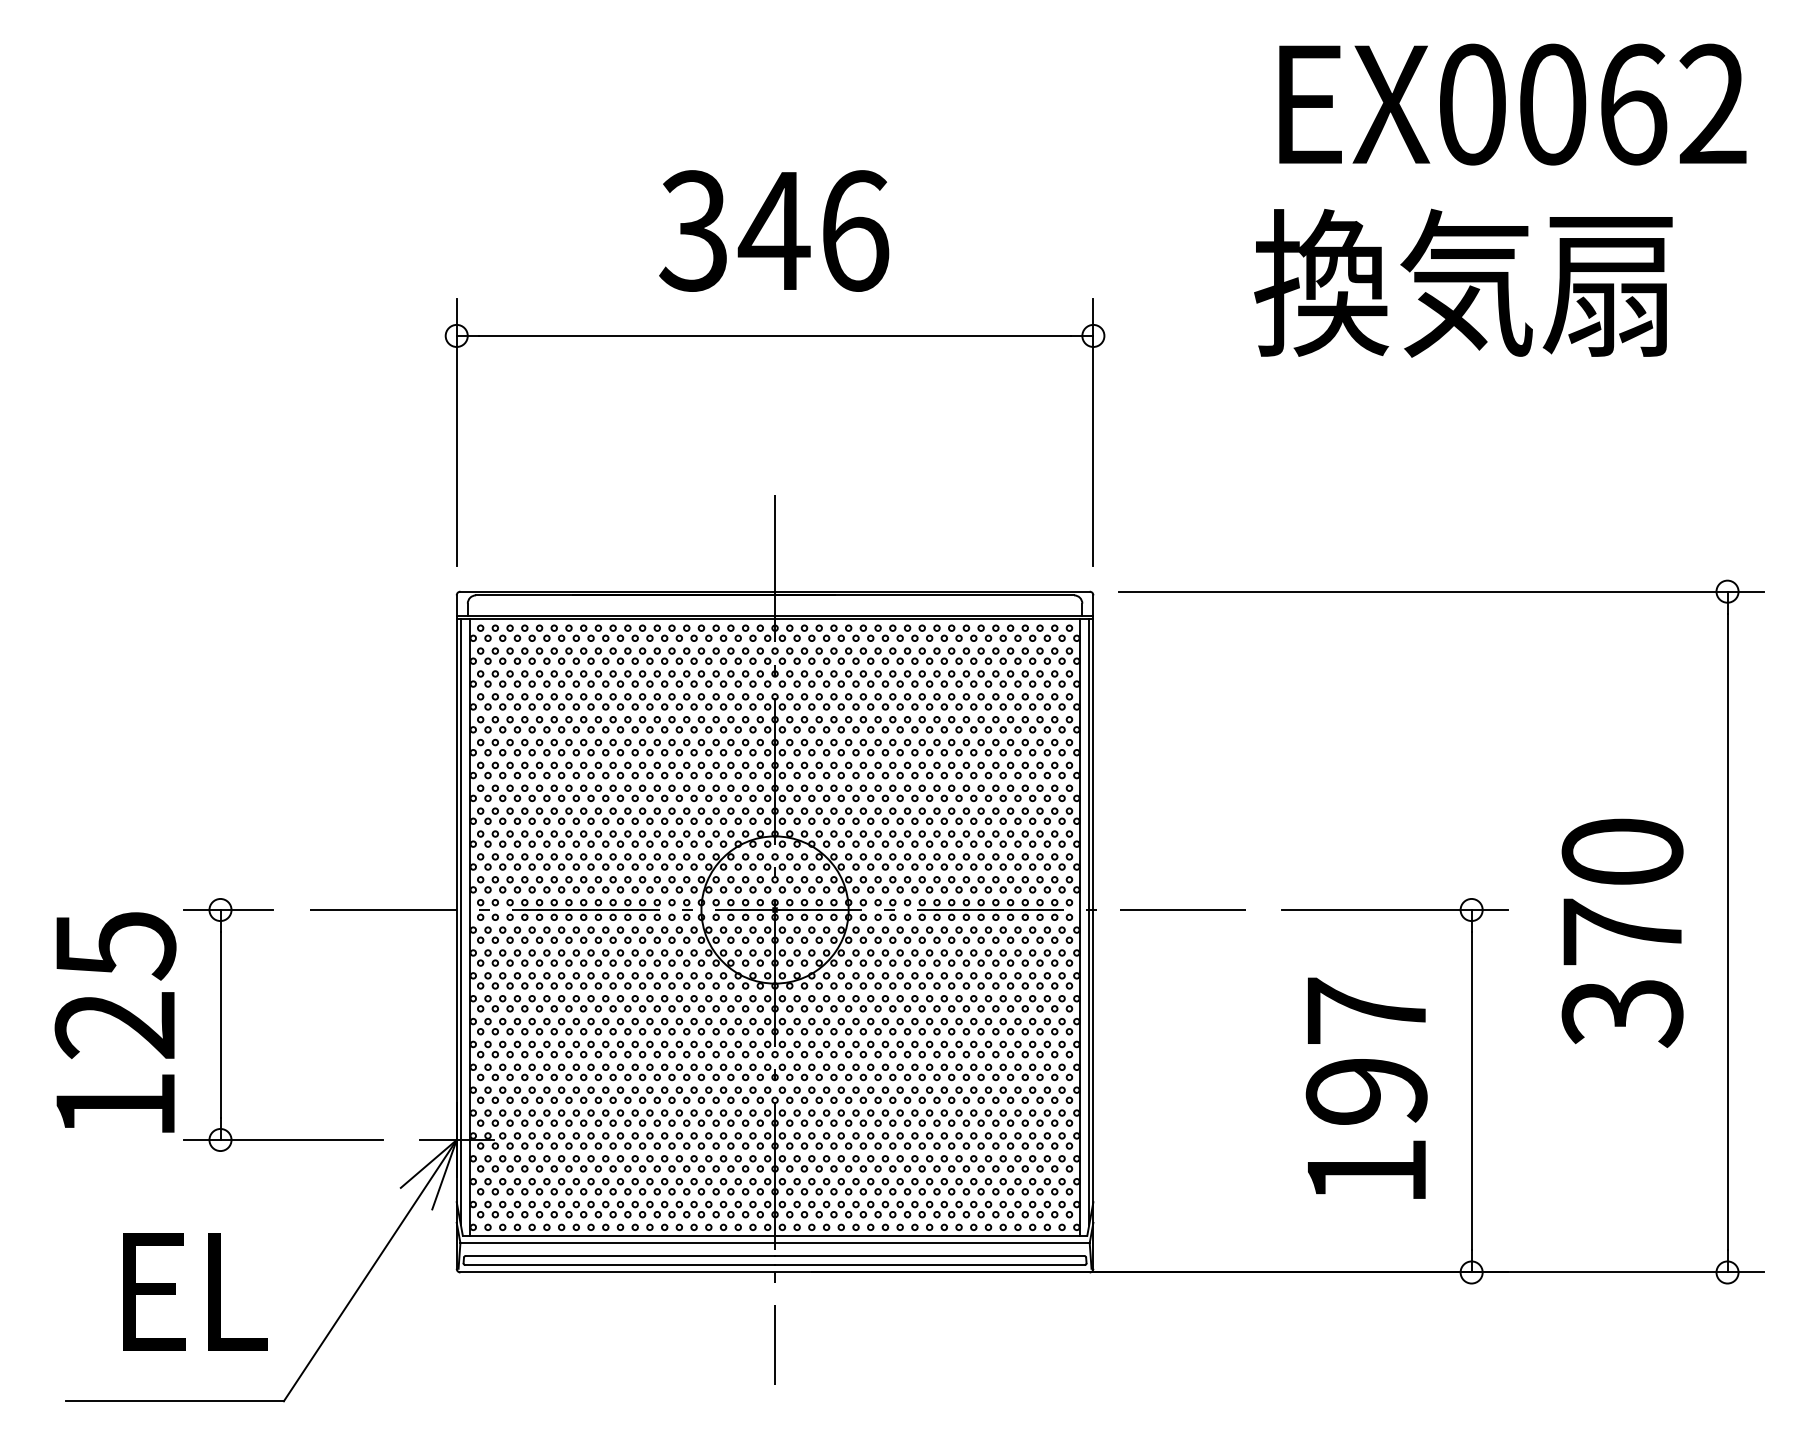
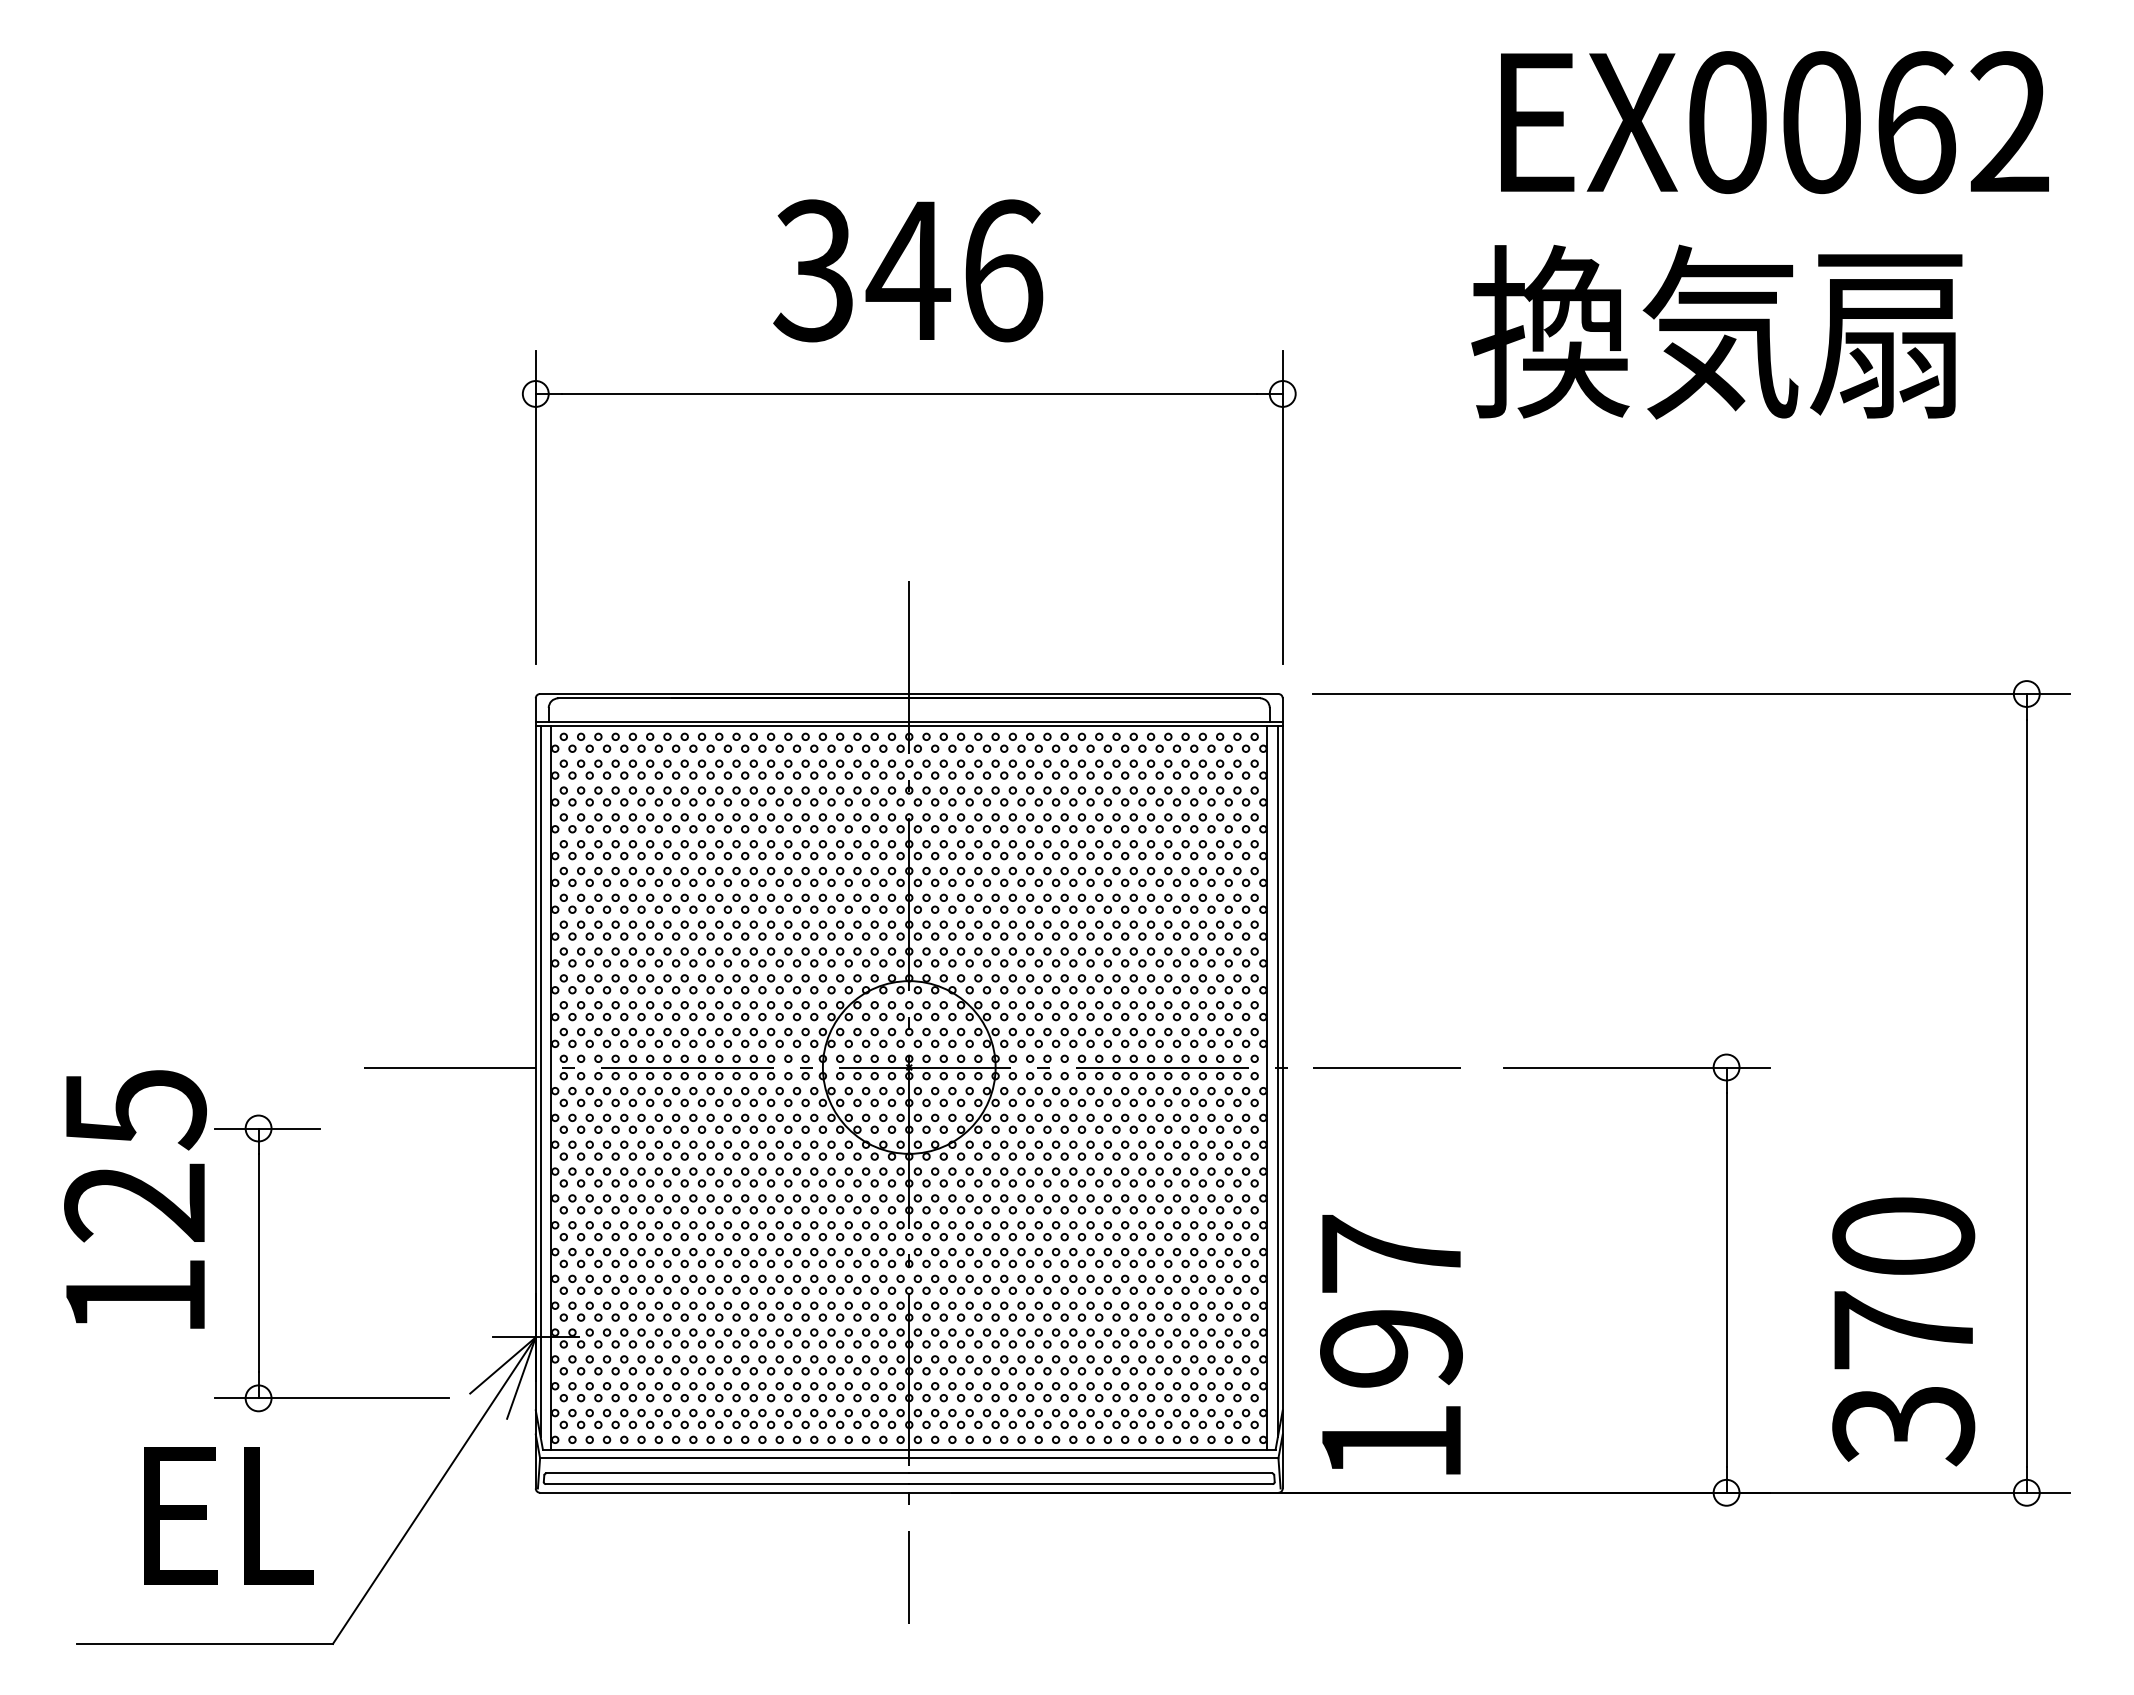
text: (1622, 933) -> (1903, 1331), moved
part: (221, 1025) -> (259, 1263), moved
text: (1366, 1088) -> (1391, 1344), moved

